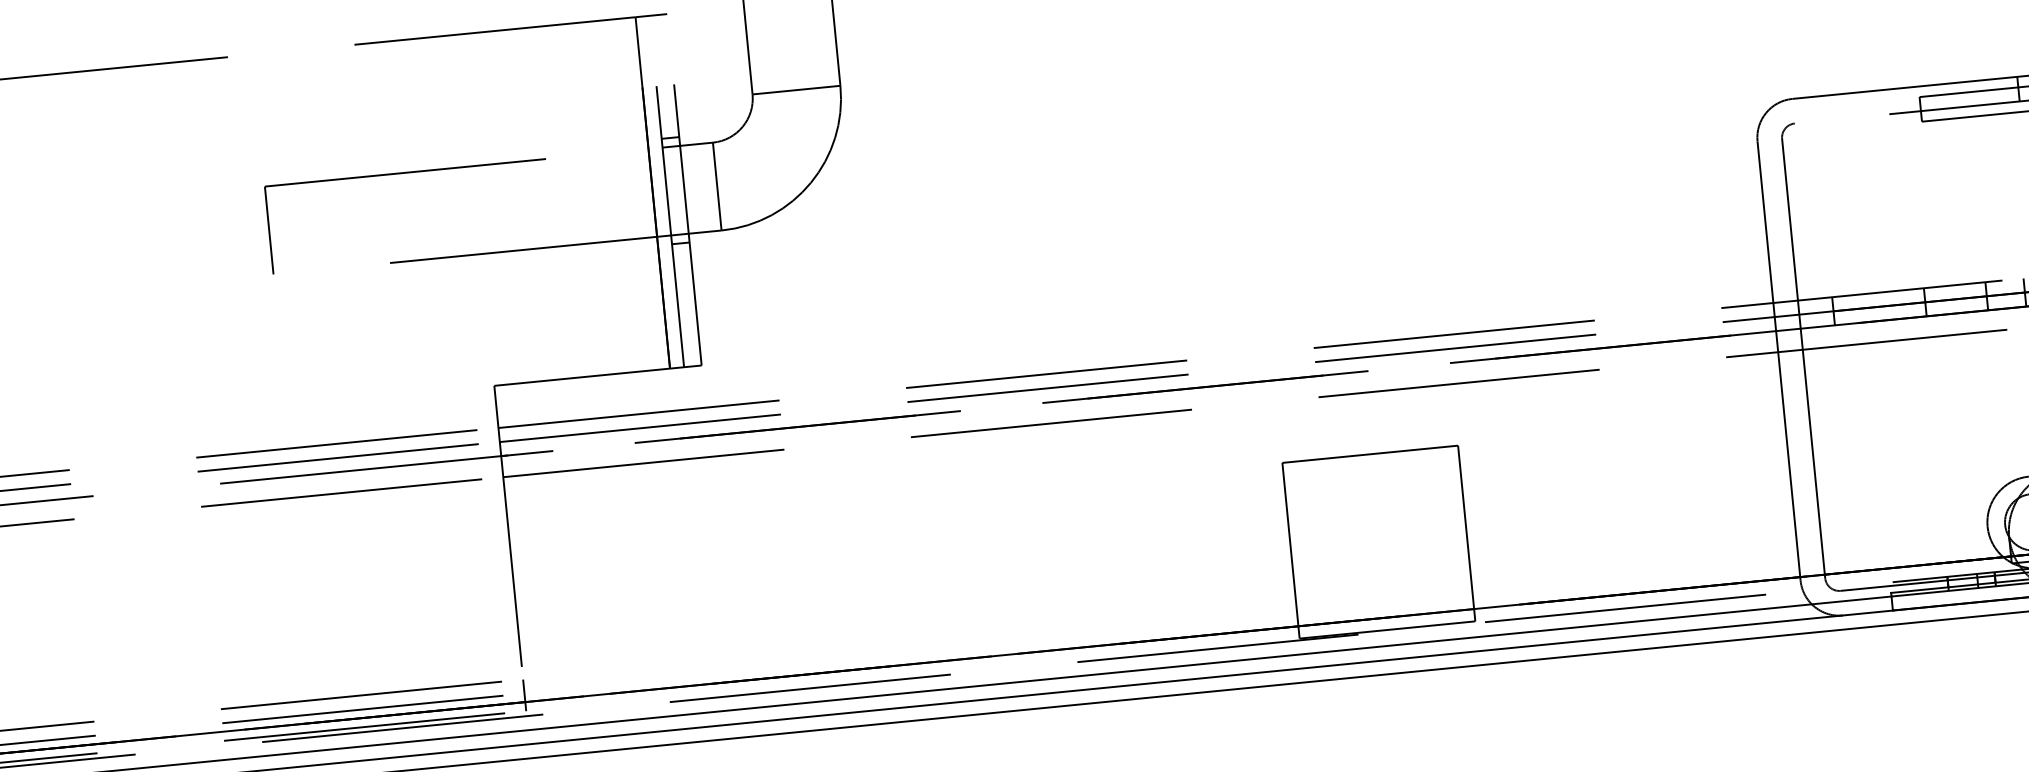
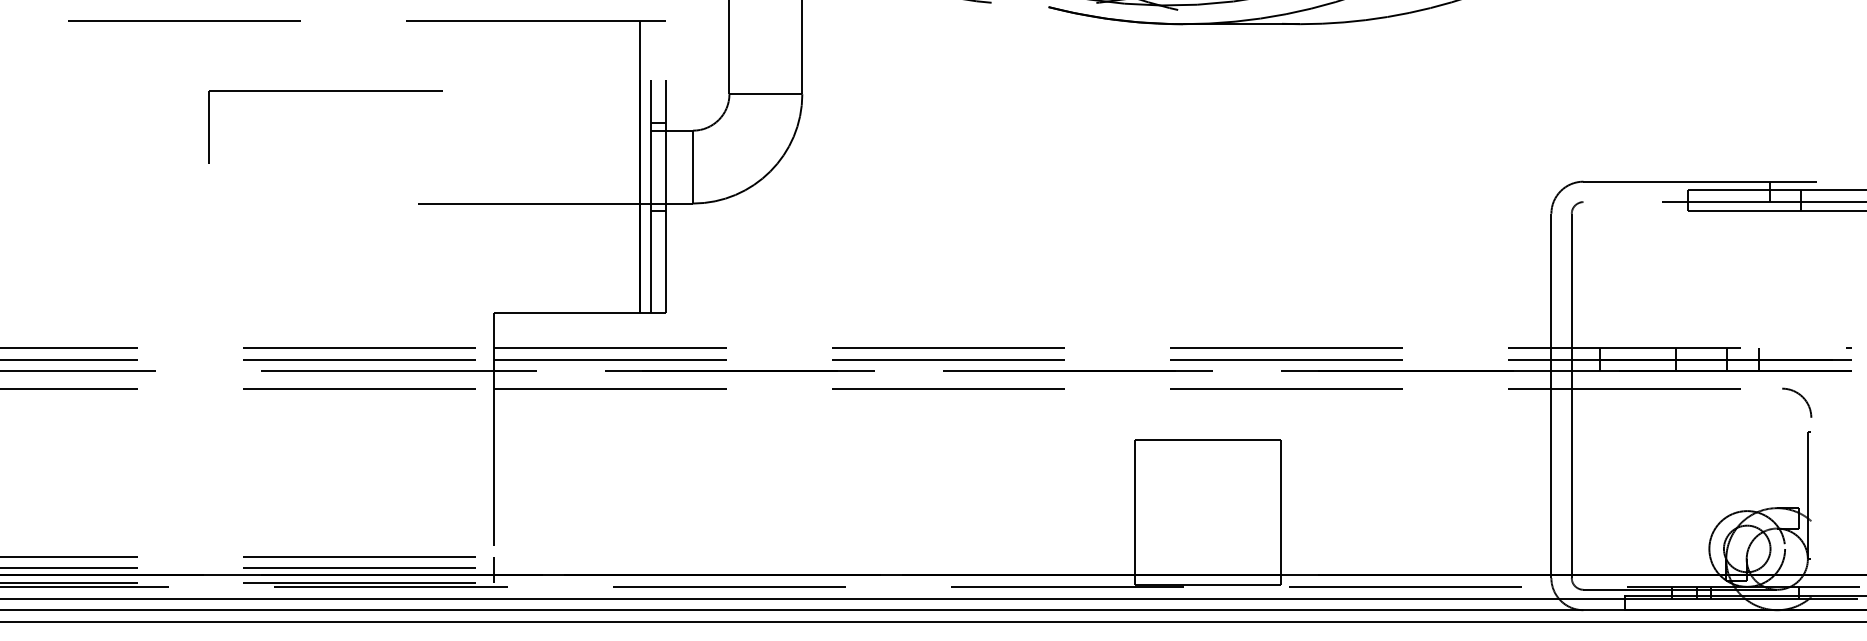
part: (404, 173) -> (325, 91), moved

